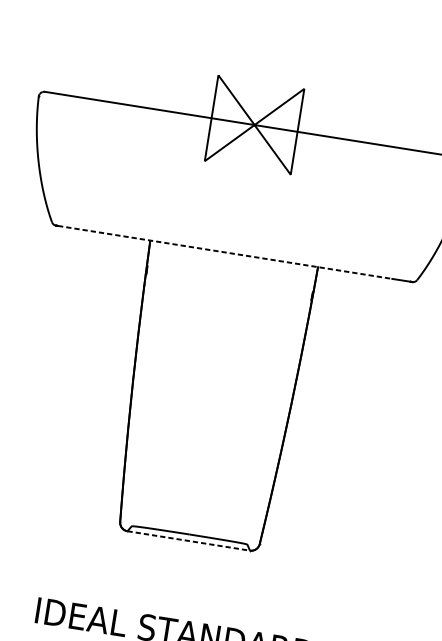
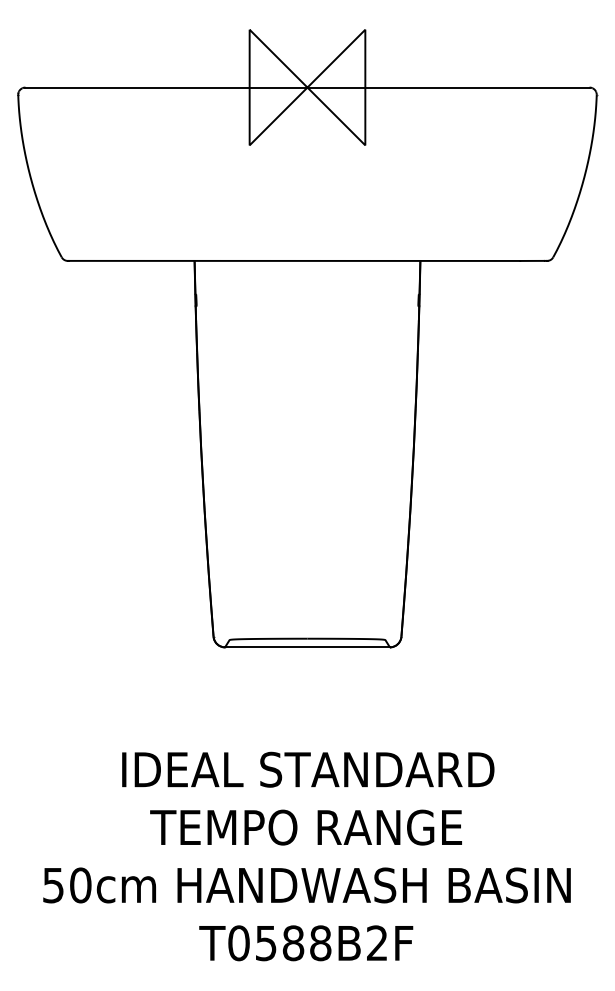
line: (225, 252) -> (295, 260), dashed -> solid
line: (188, 541) -> (307, 647), dashed -> solid

